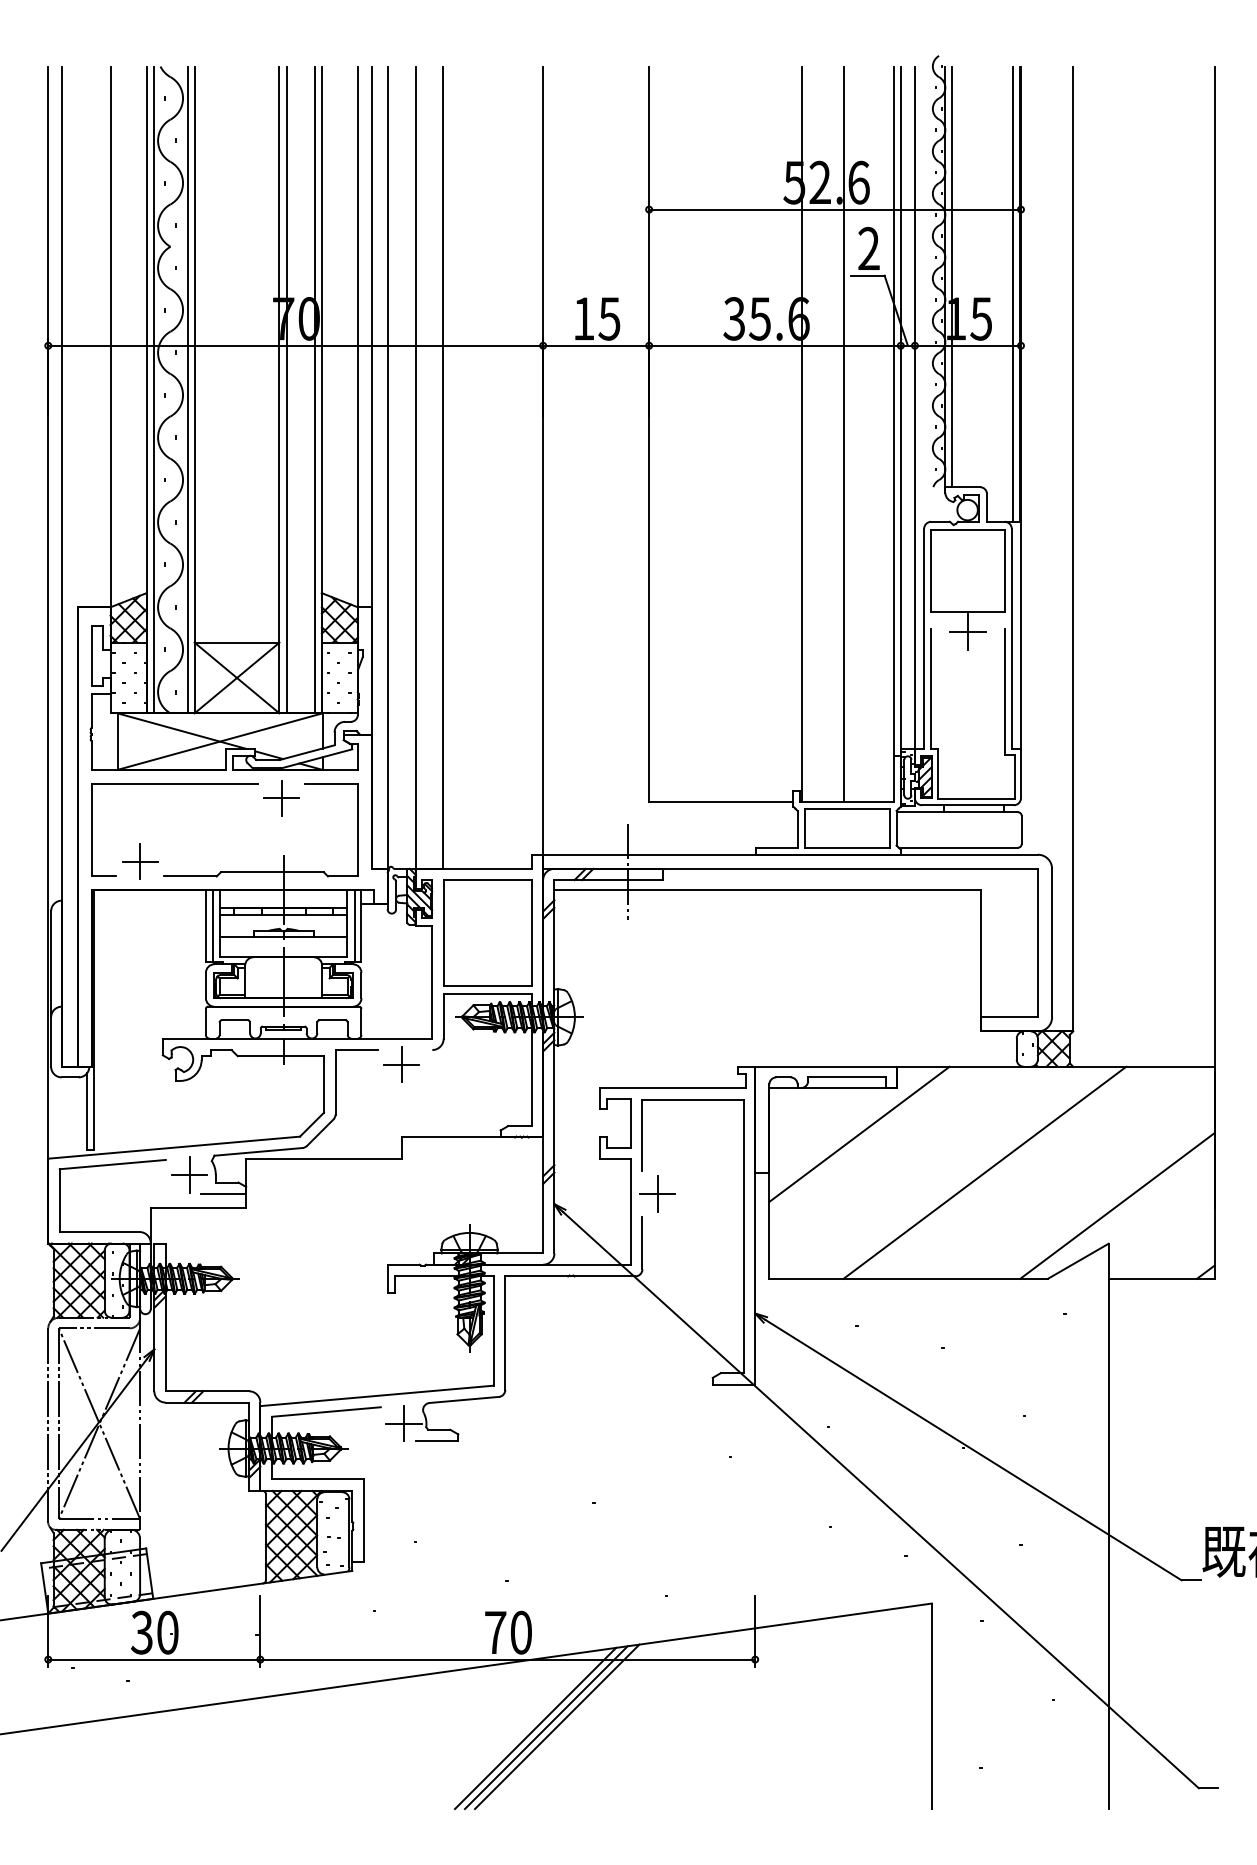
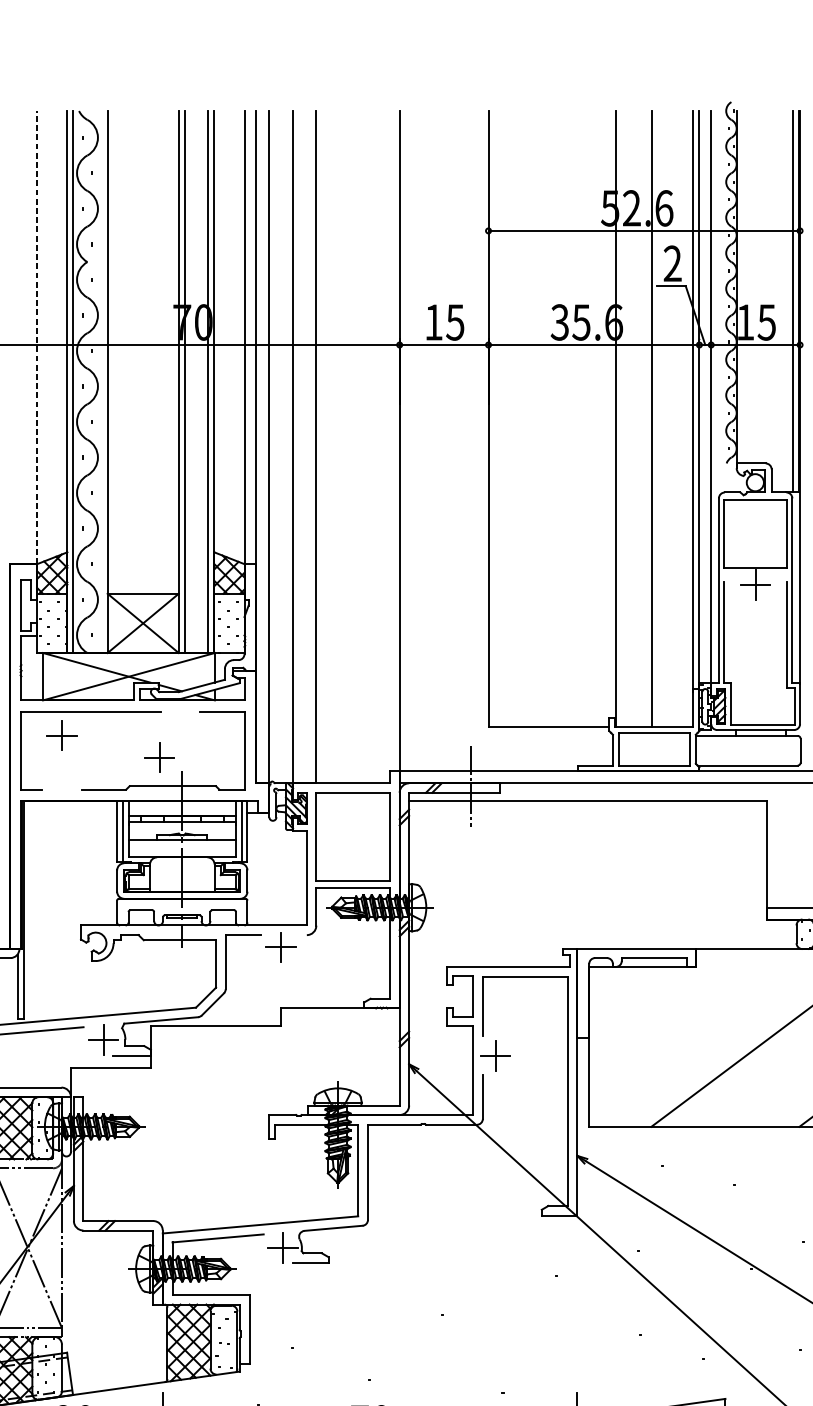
line: (952, 276) -> (742, 286), removed
line: (110, 336) -> (37, 337), solid -> dashed
line: (187, 389) -> (101, 381), removed
part: (281, 798) -> (159, 757), moved
part: (140, 861) -> (62, 735), moved
line: (859, 1133) -> (664, 1005), removed

